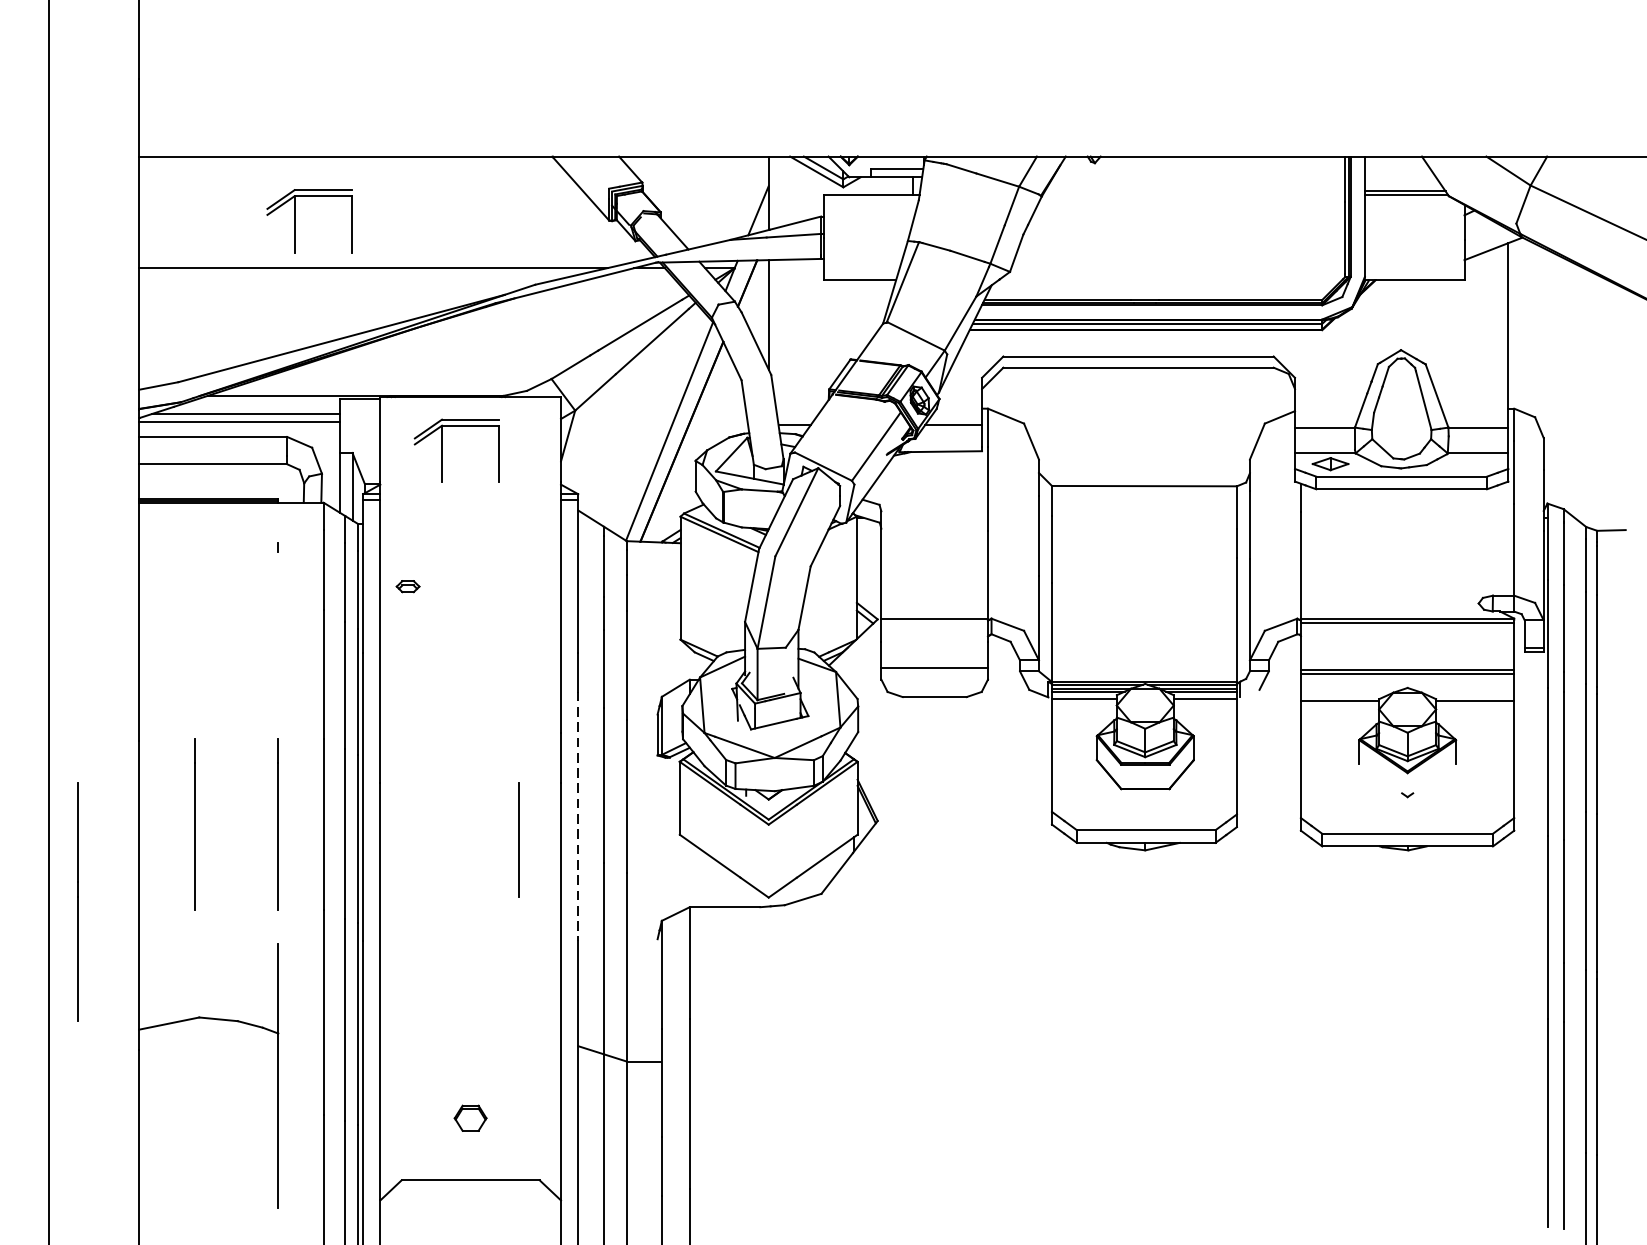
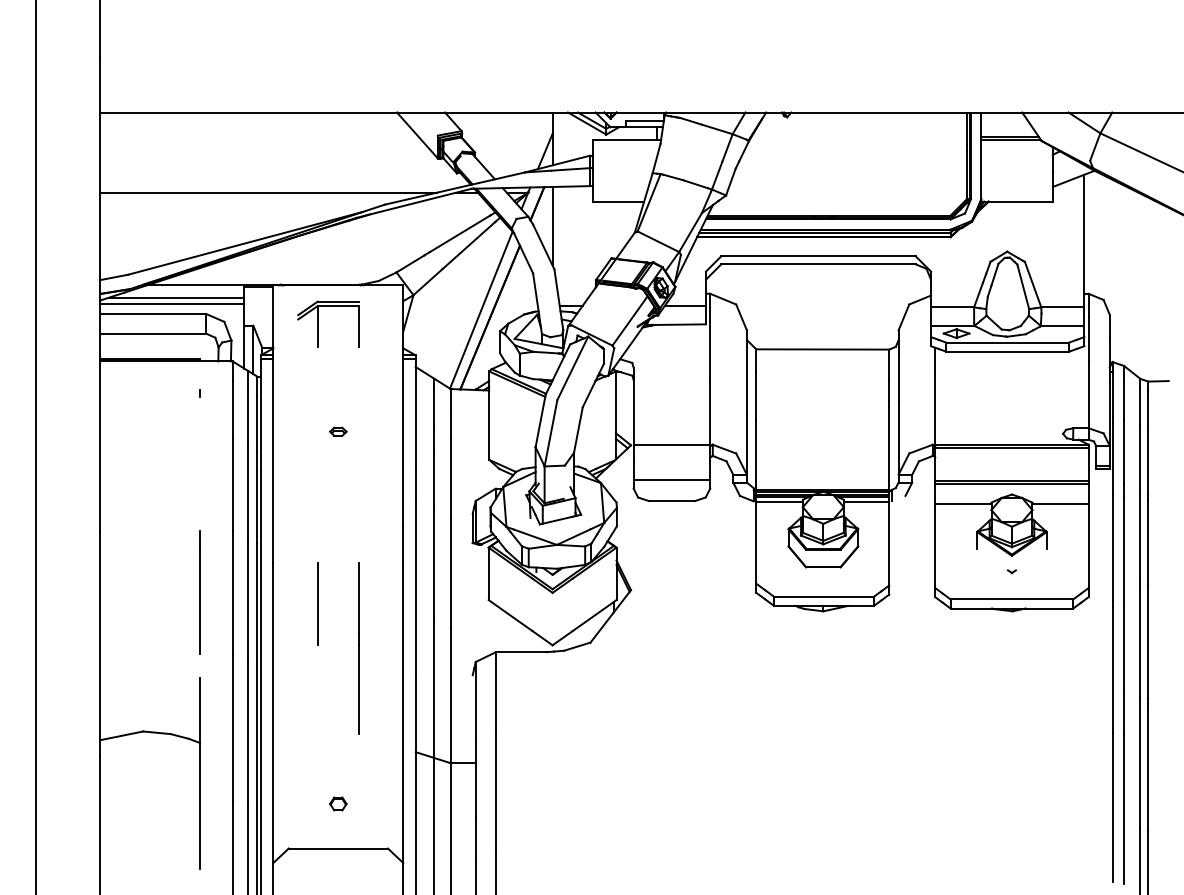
part: (295, 220) -> (212, 158), removed
part: (408, 586) -> (338, 431), moved
line: (578, 815) -> (415, 586), dashed -> solid
line: (194, 824) -> (139, 592), removed
line: (518, 839) -> (317, 603), moved
line: (77, 902) -> (358, 648), moved
part: (470, 1117) -> (338, 803), size x0.71

